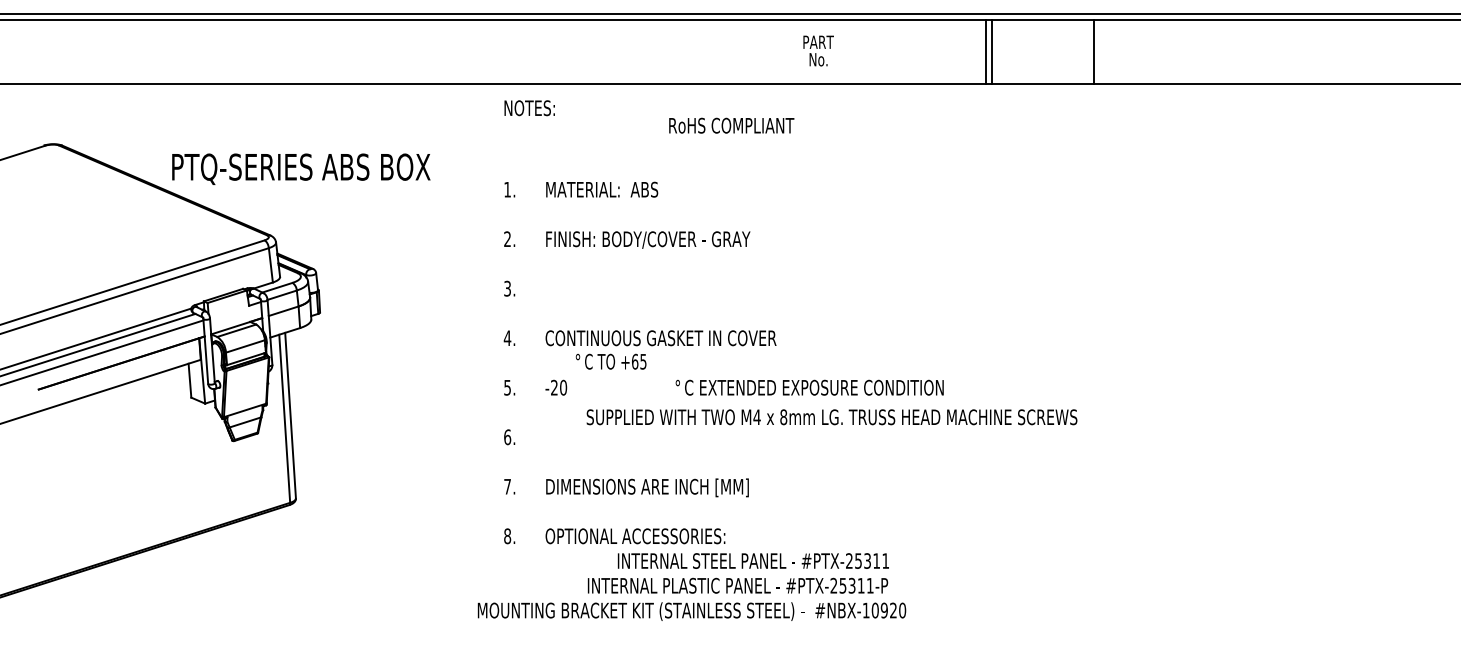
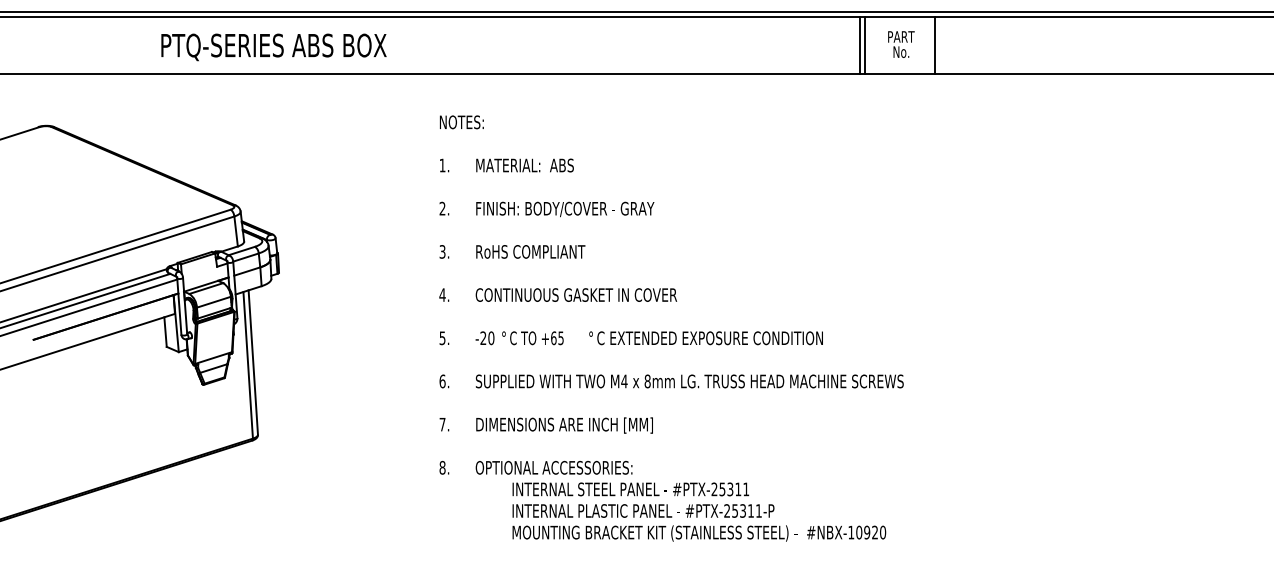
text: (818, 50) -> (901, 44), moved
line: (1093, 51) -> (934, 44), moved
text: (529, 108) -> (461, 122), moved
text: (731, 125) -> (530, 251), moved
text: (301, 168) -> (274, 46), moved
text: (610, 361) -> (532, 338), moved
text: (831, 417) -> (689, 381), moved
text: (752, 560) -> (630, 488), moved
text: (691, 611) -> (698, 533), moved

